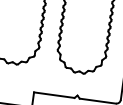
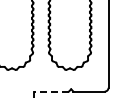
line: (54, 95) -> (51, 91), solid -> dashed

